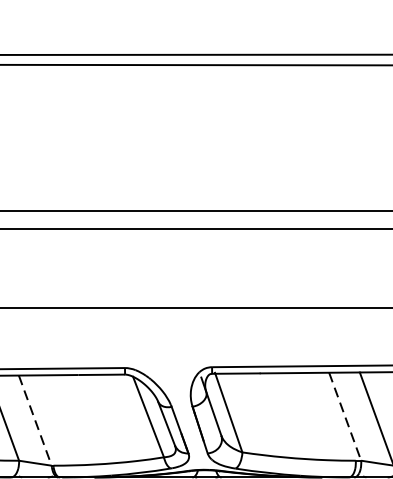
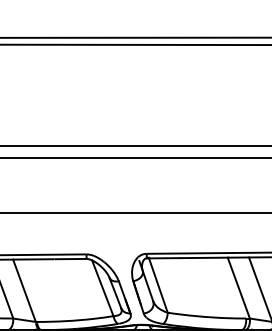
line: (346, 417) -> (239, 288), dashed -> solid
line: (35, 421) -> (24, 291), dashed -> solid

